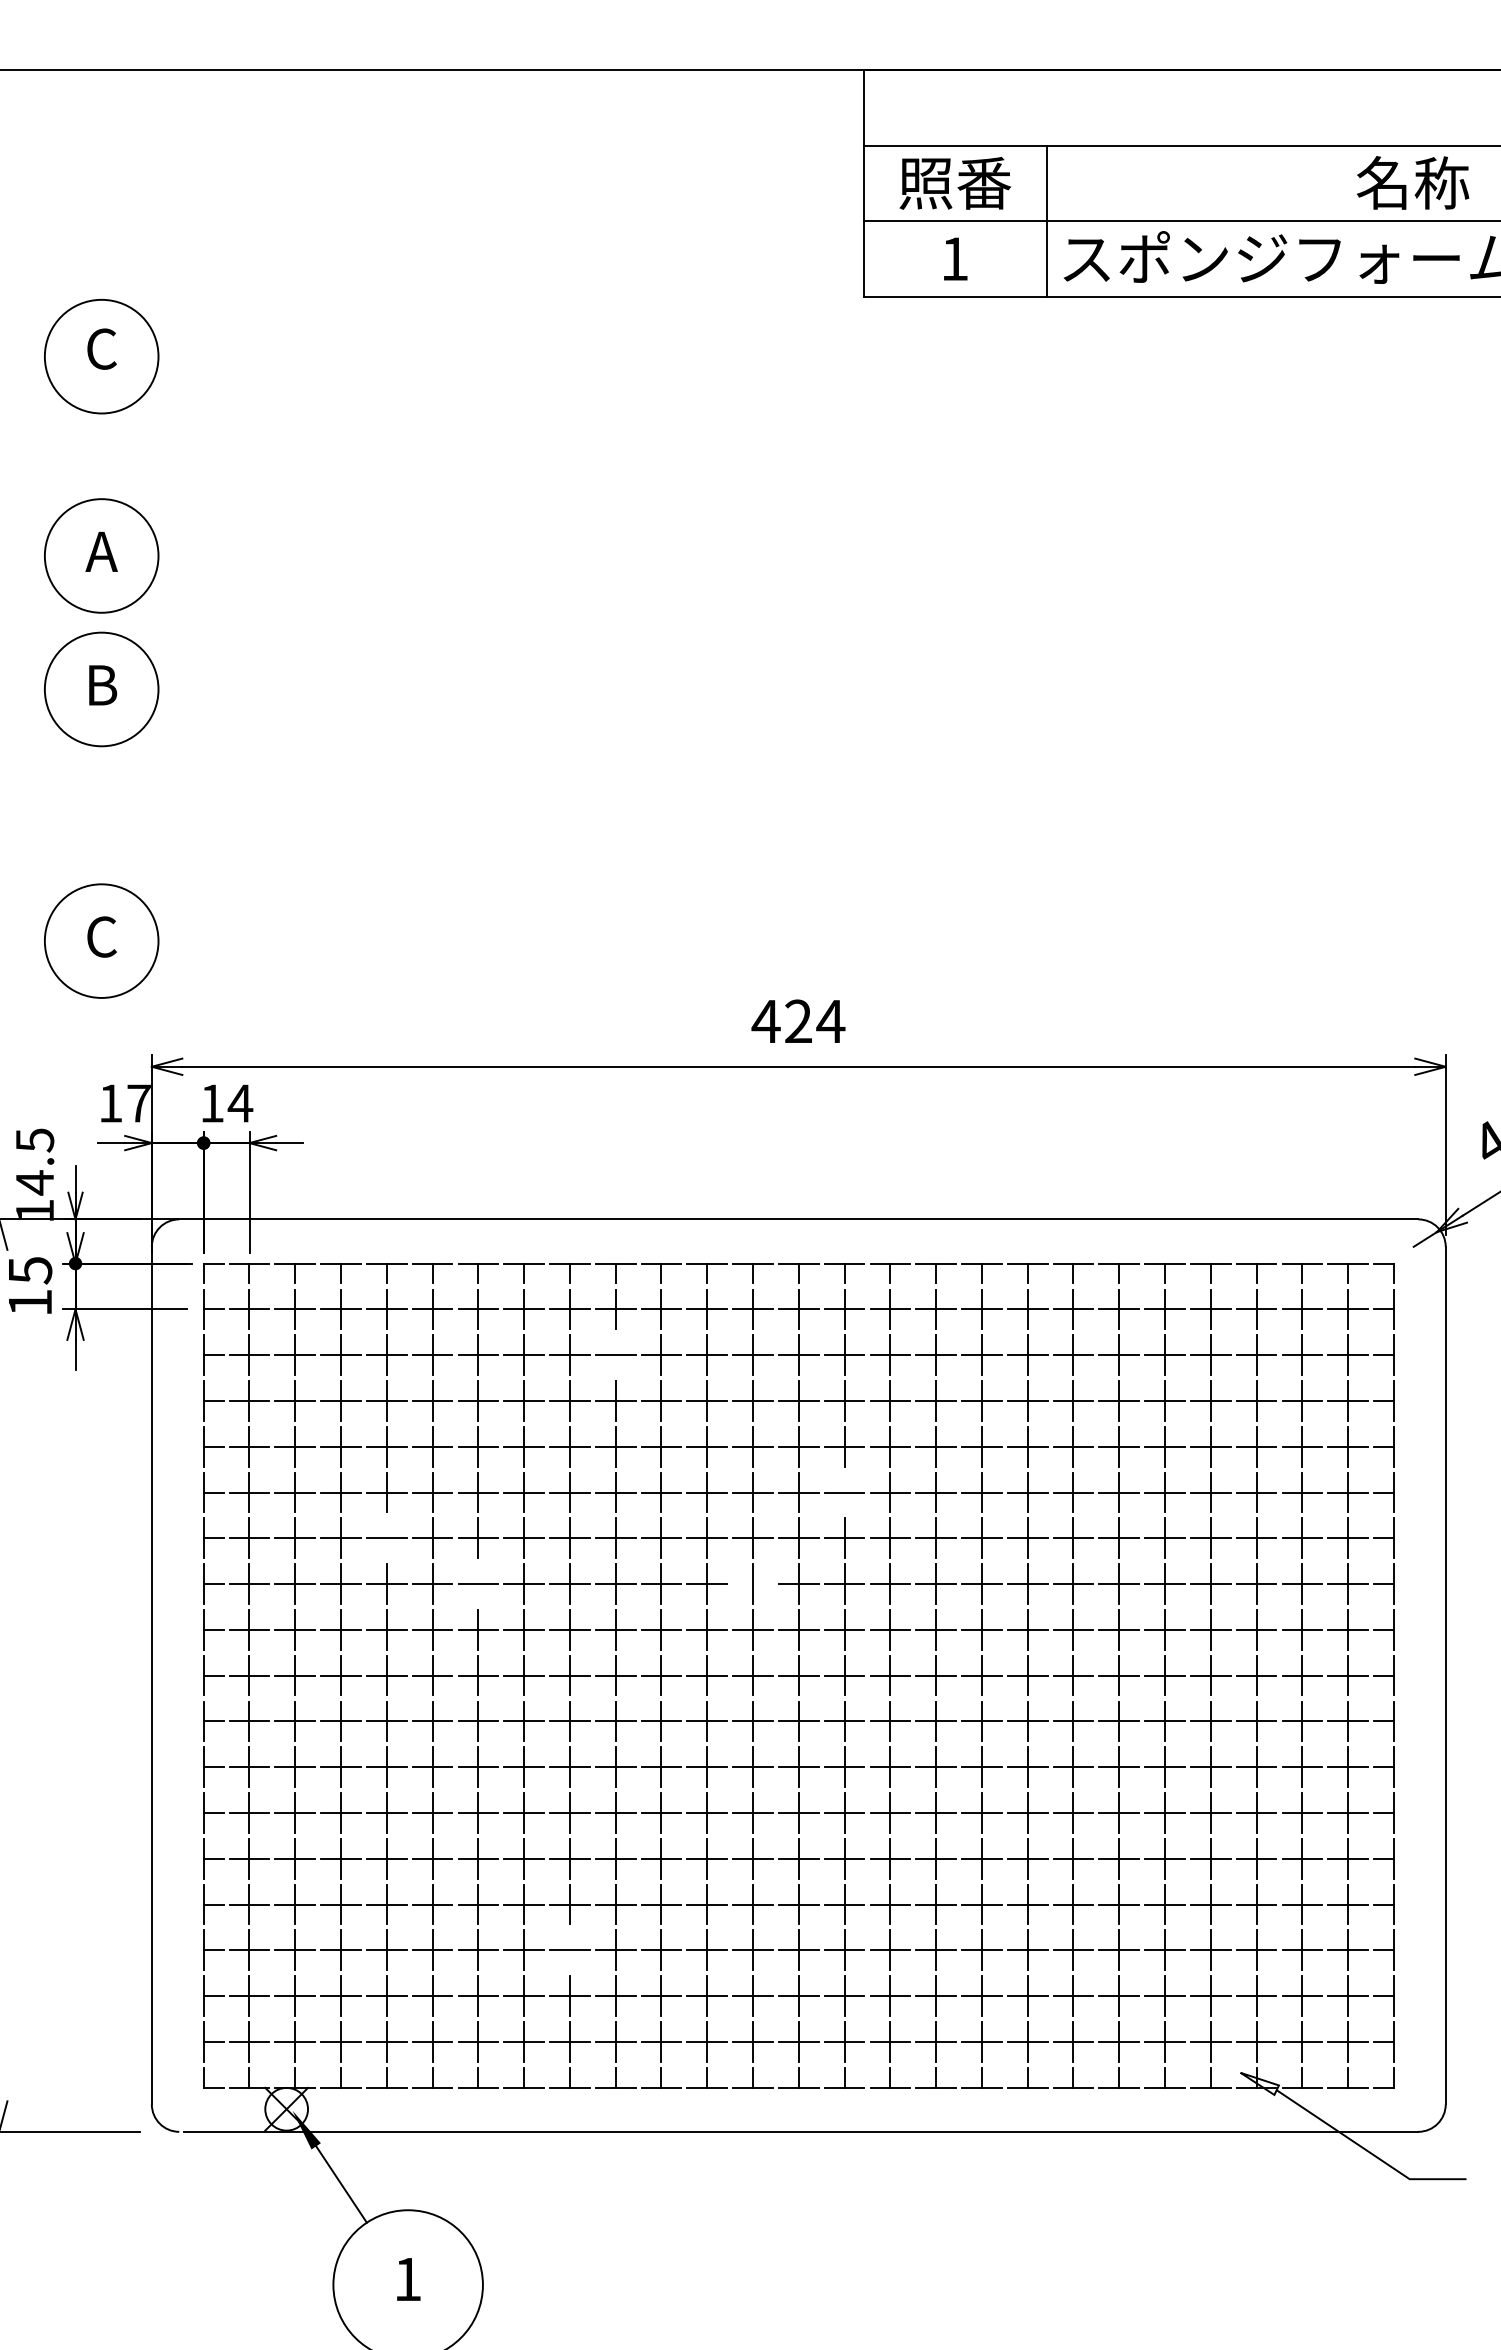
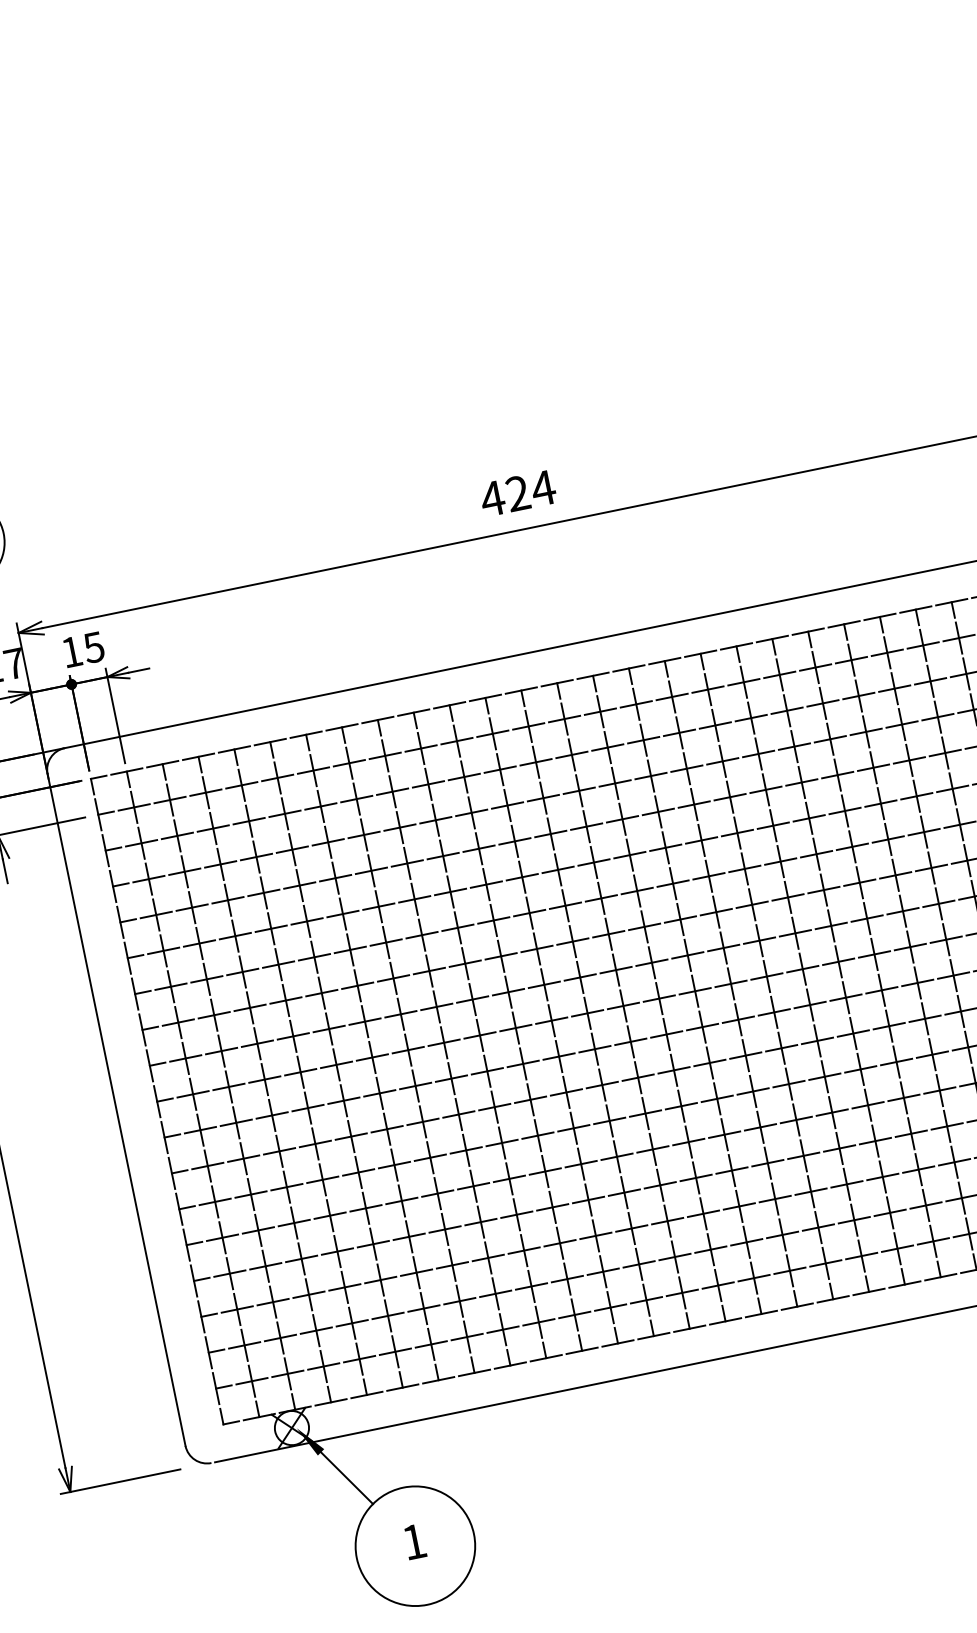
text: (240, 1103) -> (94, 647), 14 -> 15
line: (615, 1355) -> (428, 784), added
line: (844, 1492) -> (629, 855), added
line: (386, 1538) -> (278, 964), added
line: (478, 1583) -> (357, 985), added
line: (752, 1584) -> (572, 942), added
line: (569, 1950) -> (488, 1258), added

